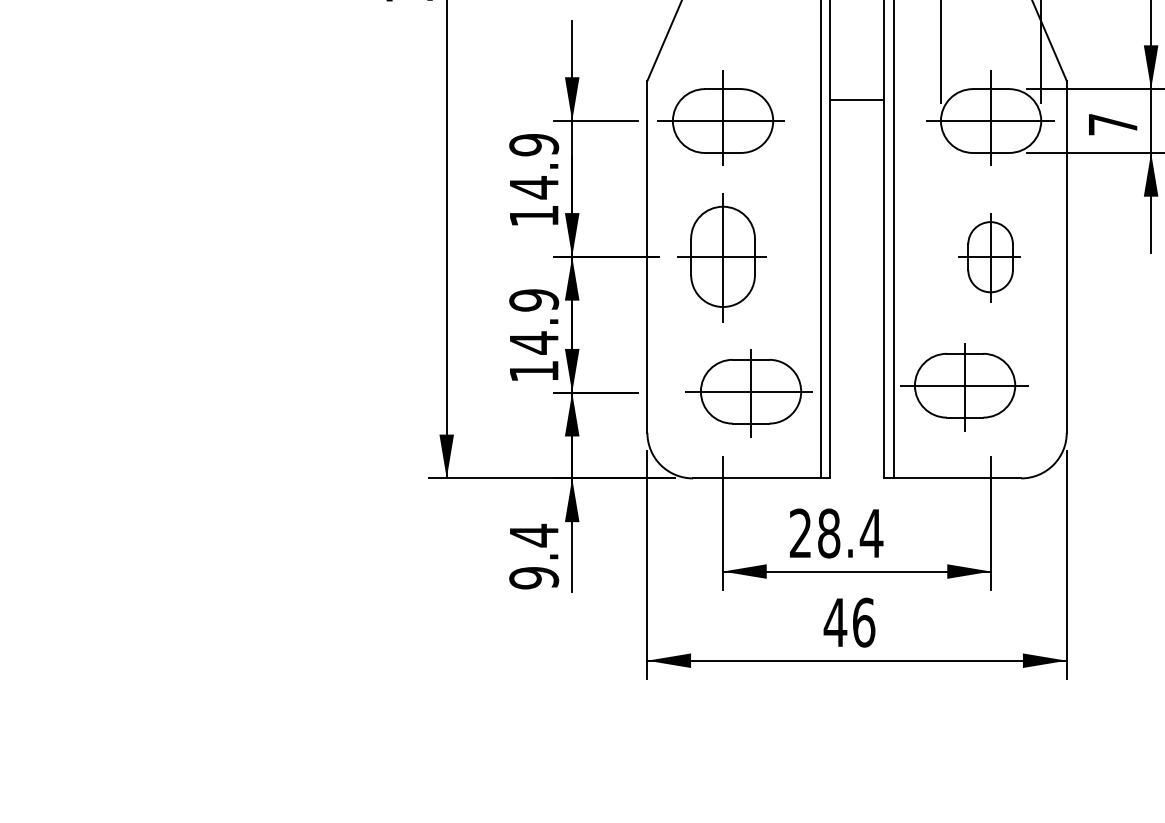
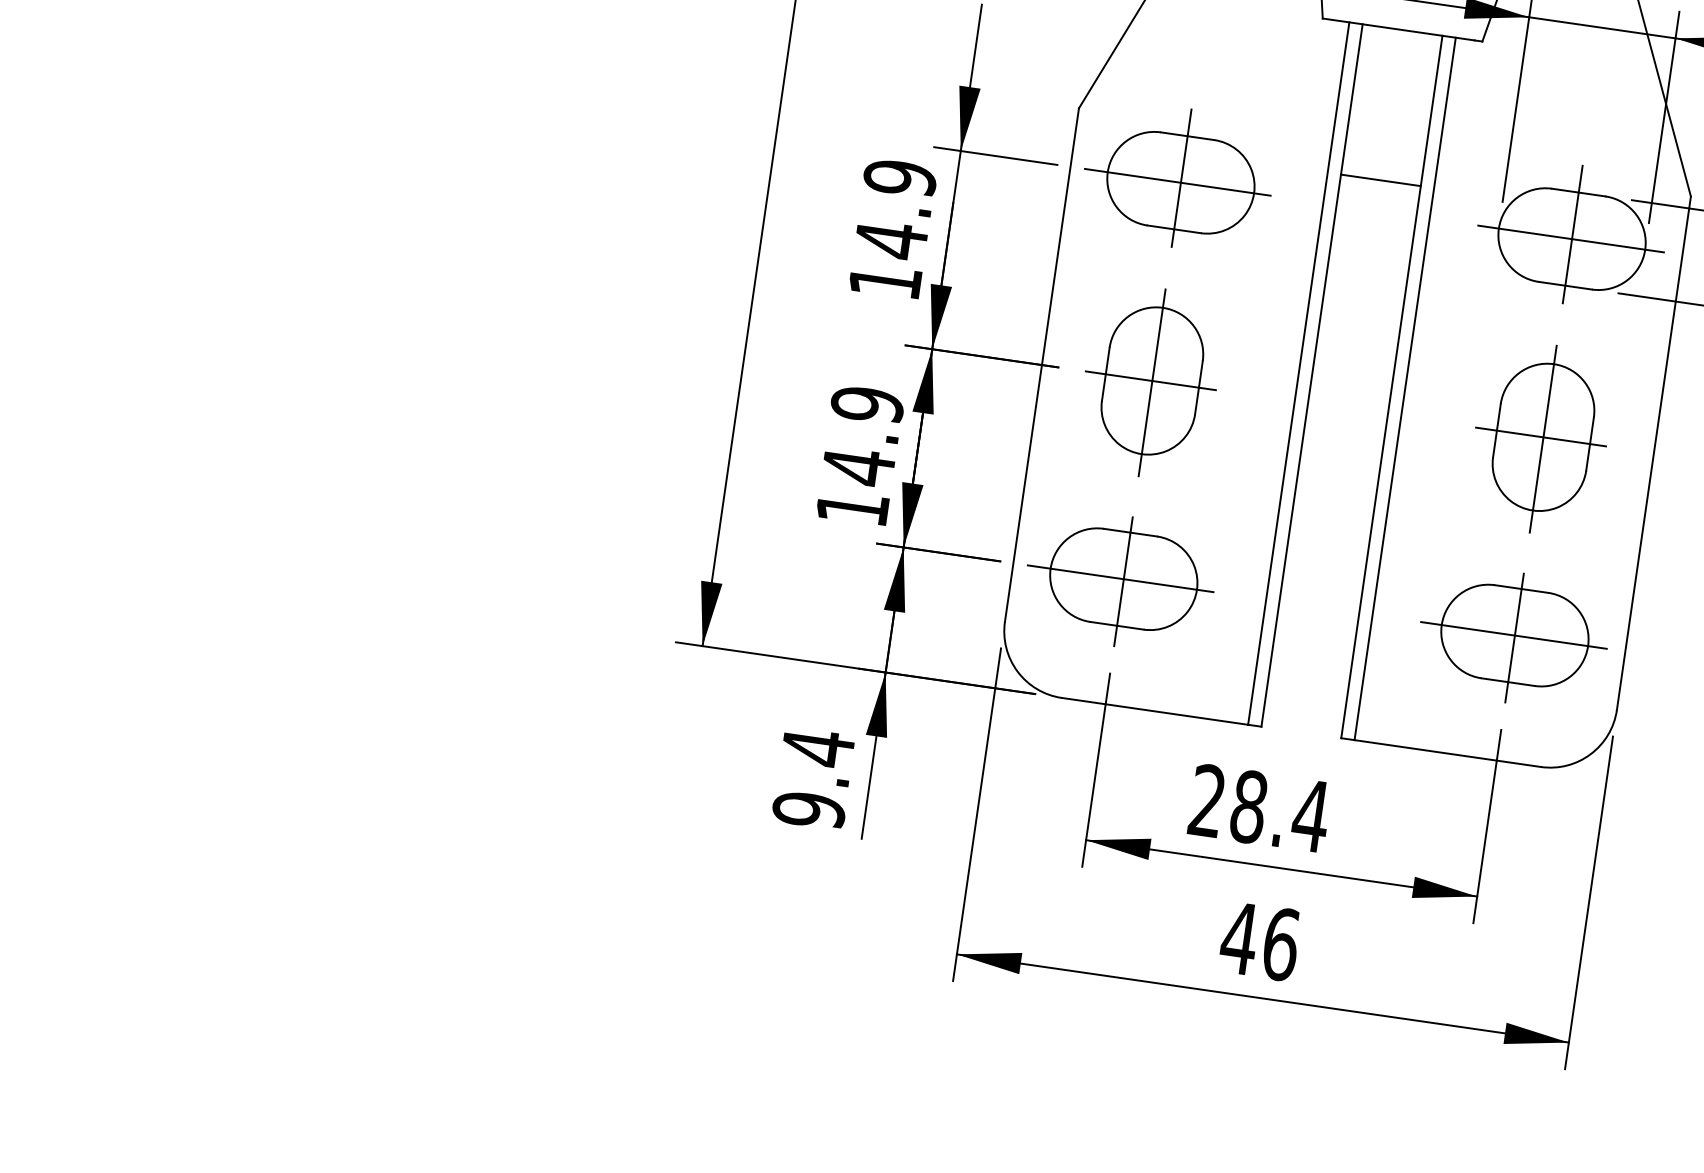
part: (989, 257) -> (1541, 437), size x1.43
part: (964, 387) -> (1513, 638), moved
part: (748, 393) -> (1119, 581), moved

